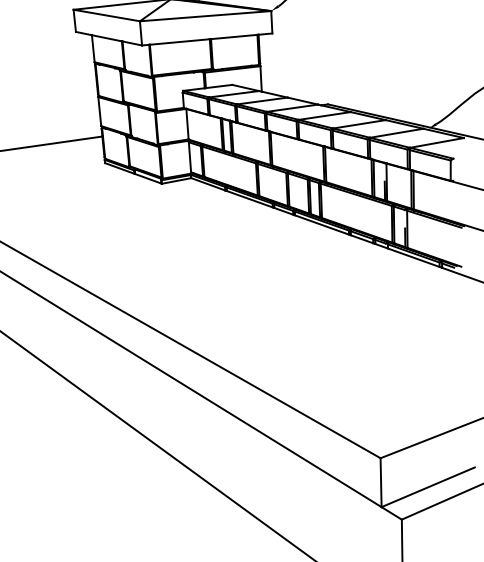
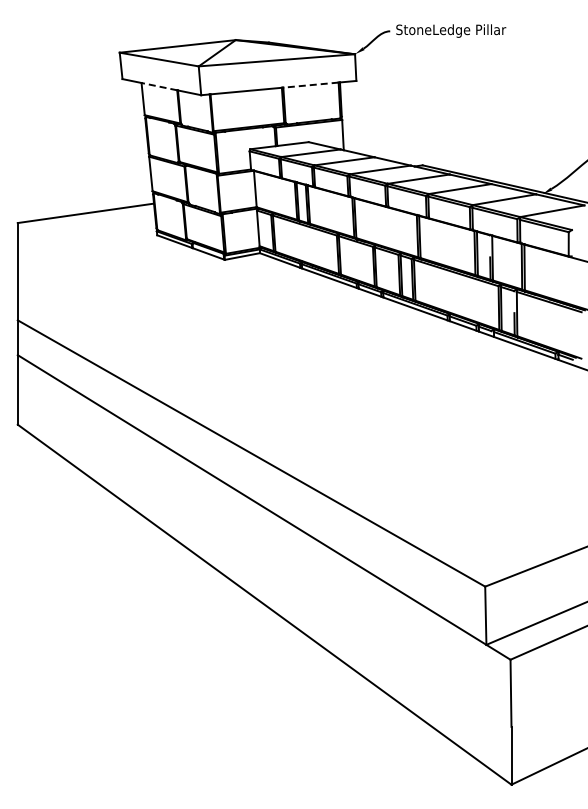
line: (233, 37) -> (310, 85), solid -> dashed
line: (106, 38) -> (158, 86), solid -> dashed

